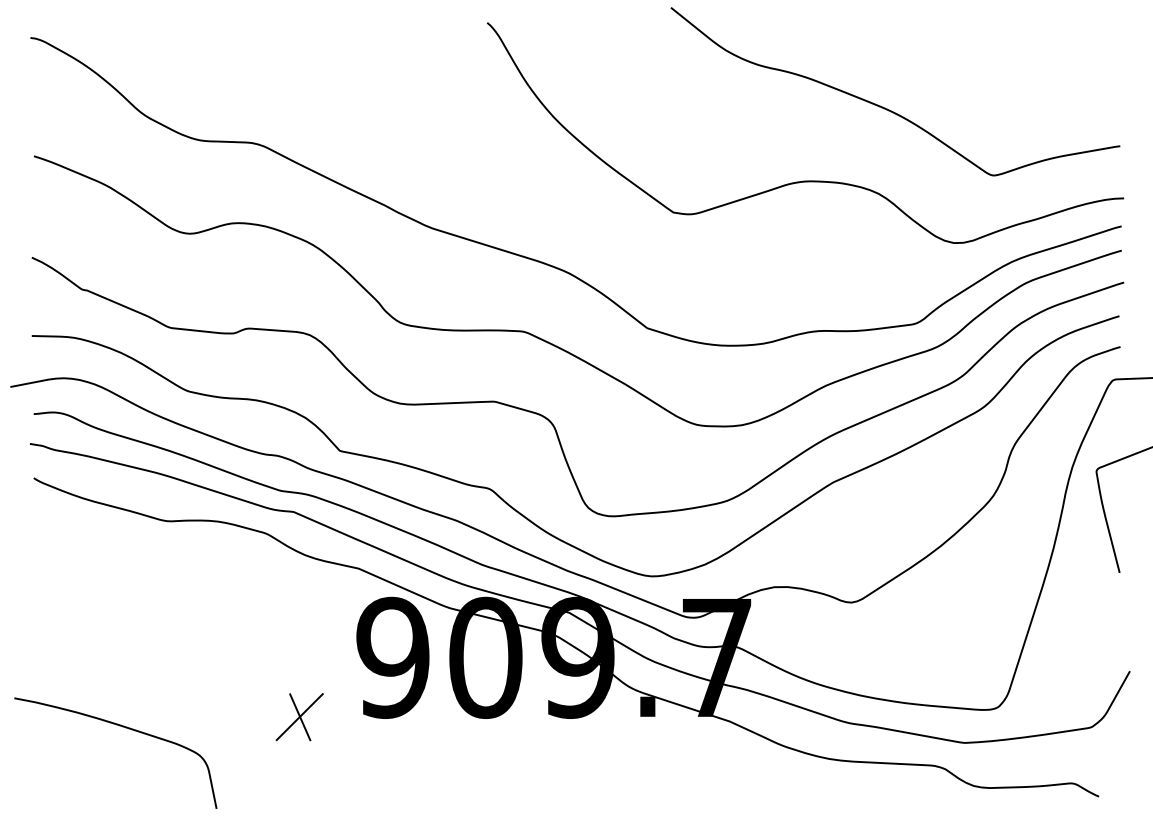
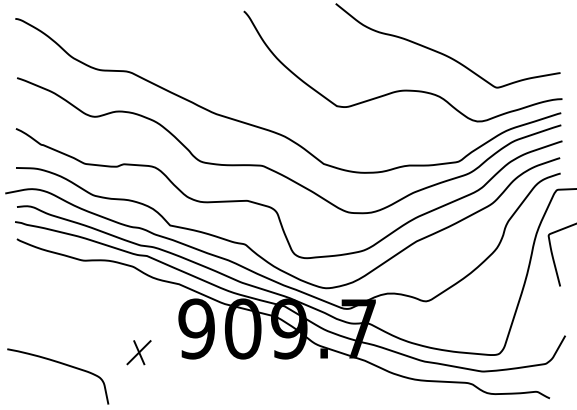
part: (298, 716) -> (138, 352), moved

